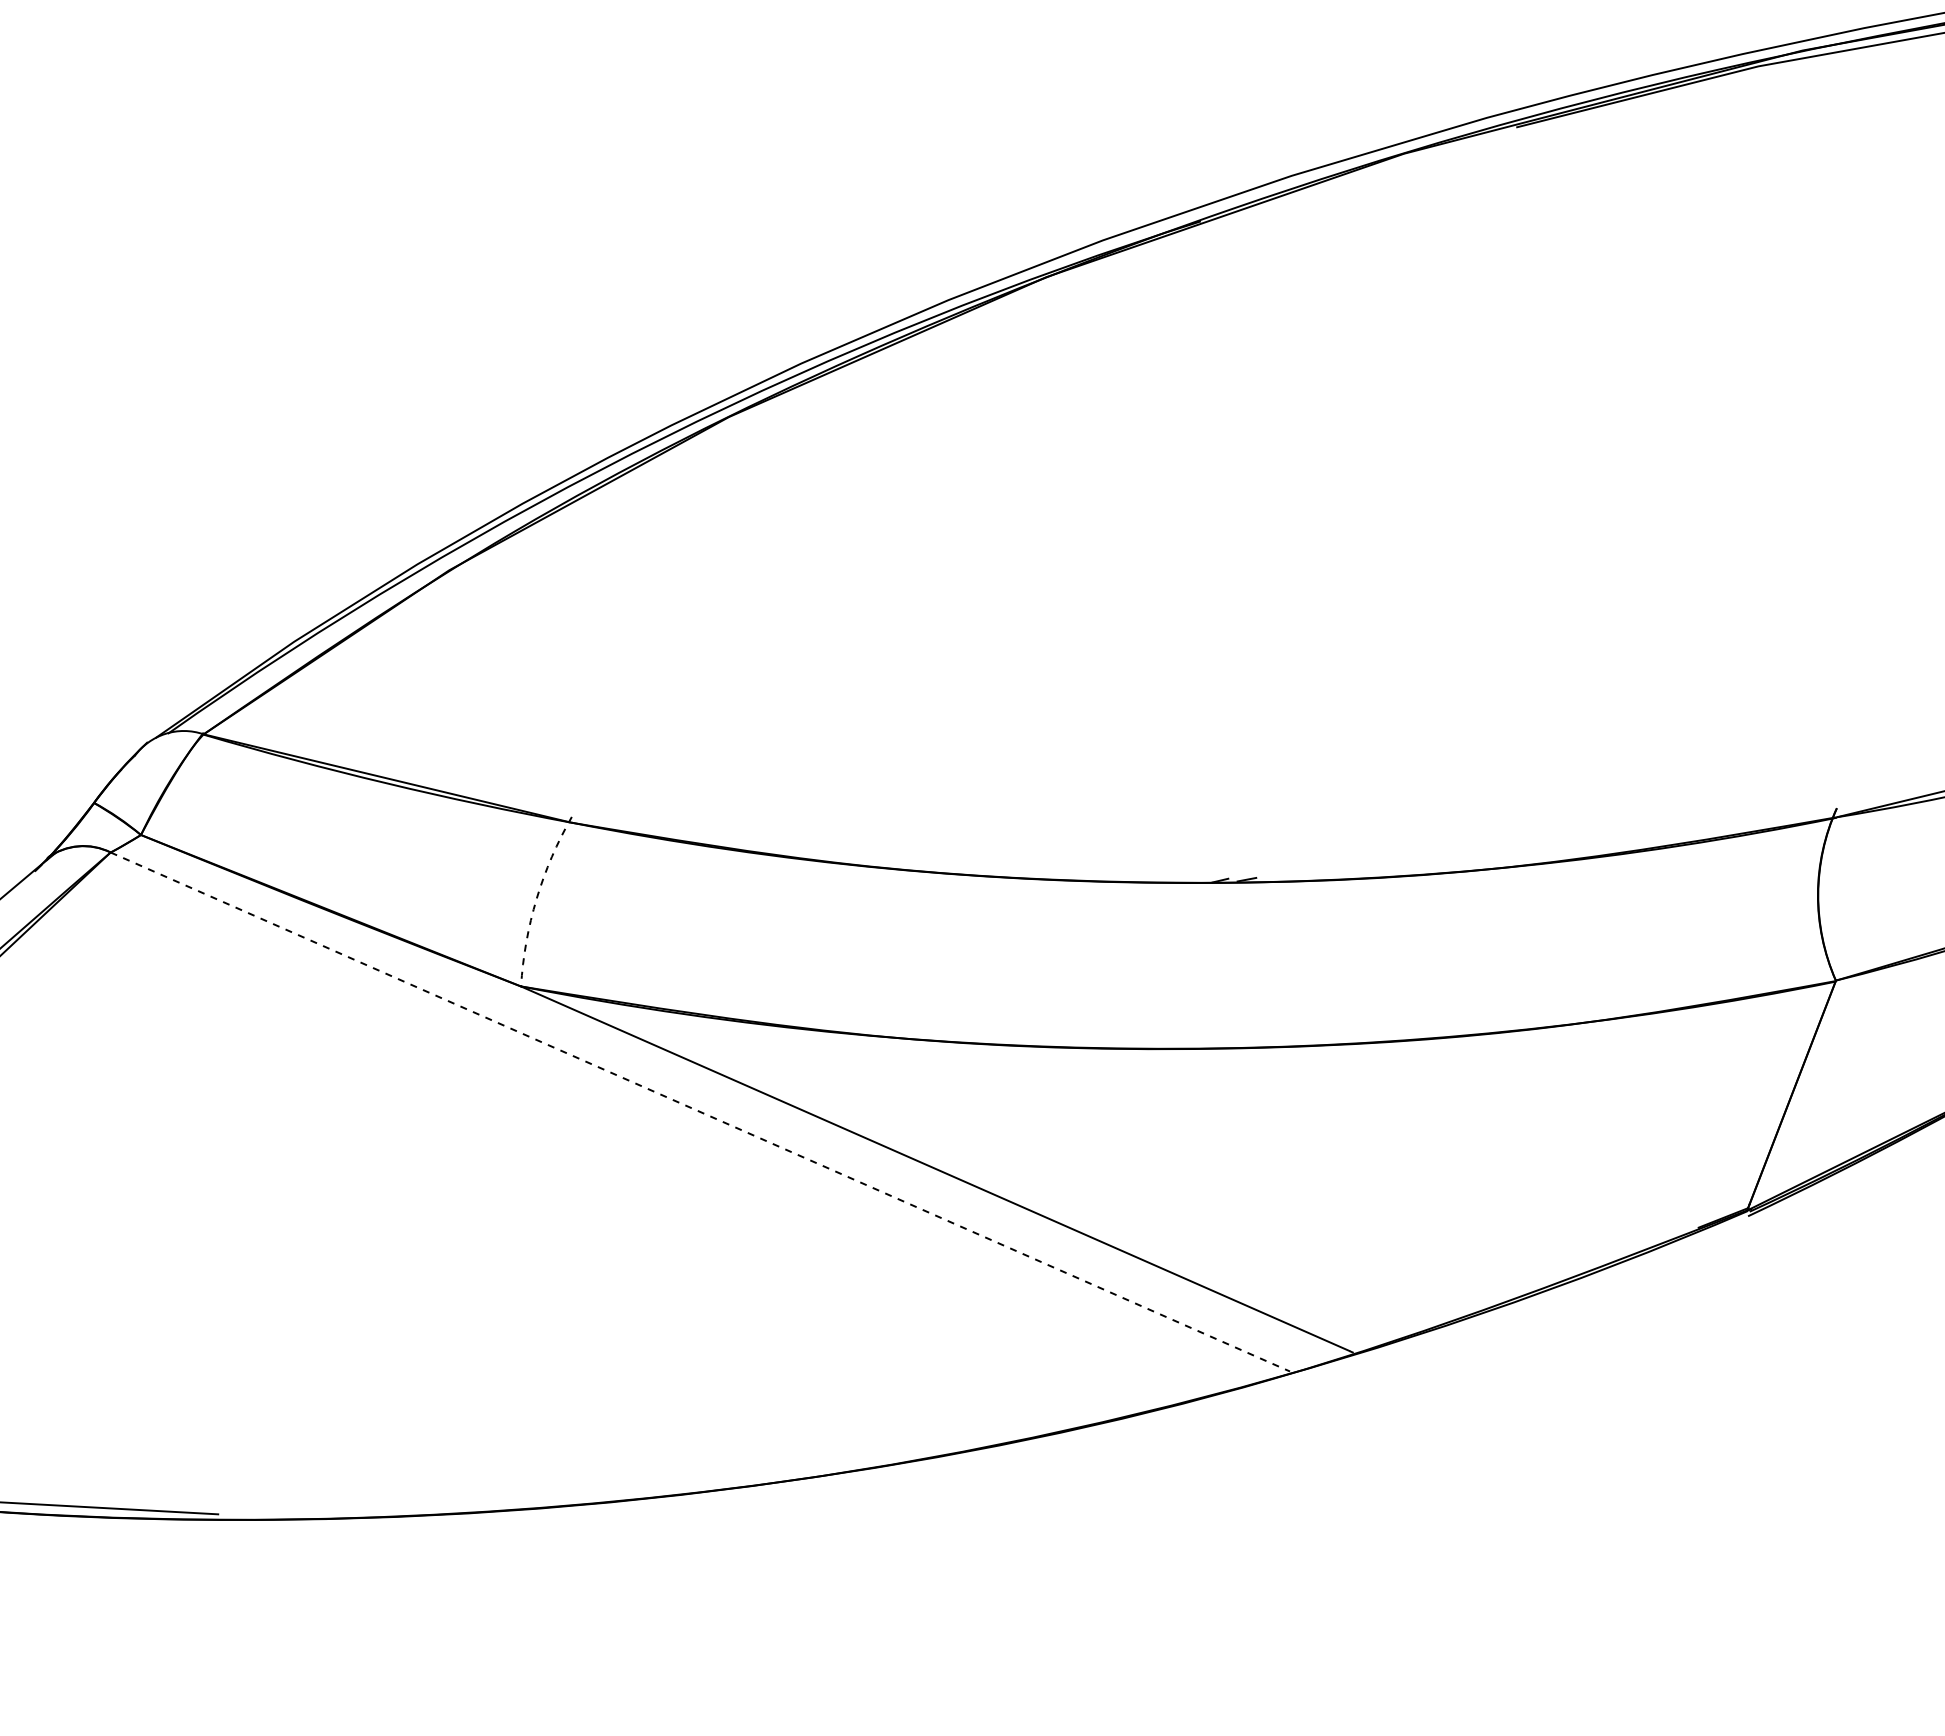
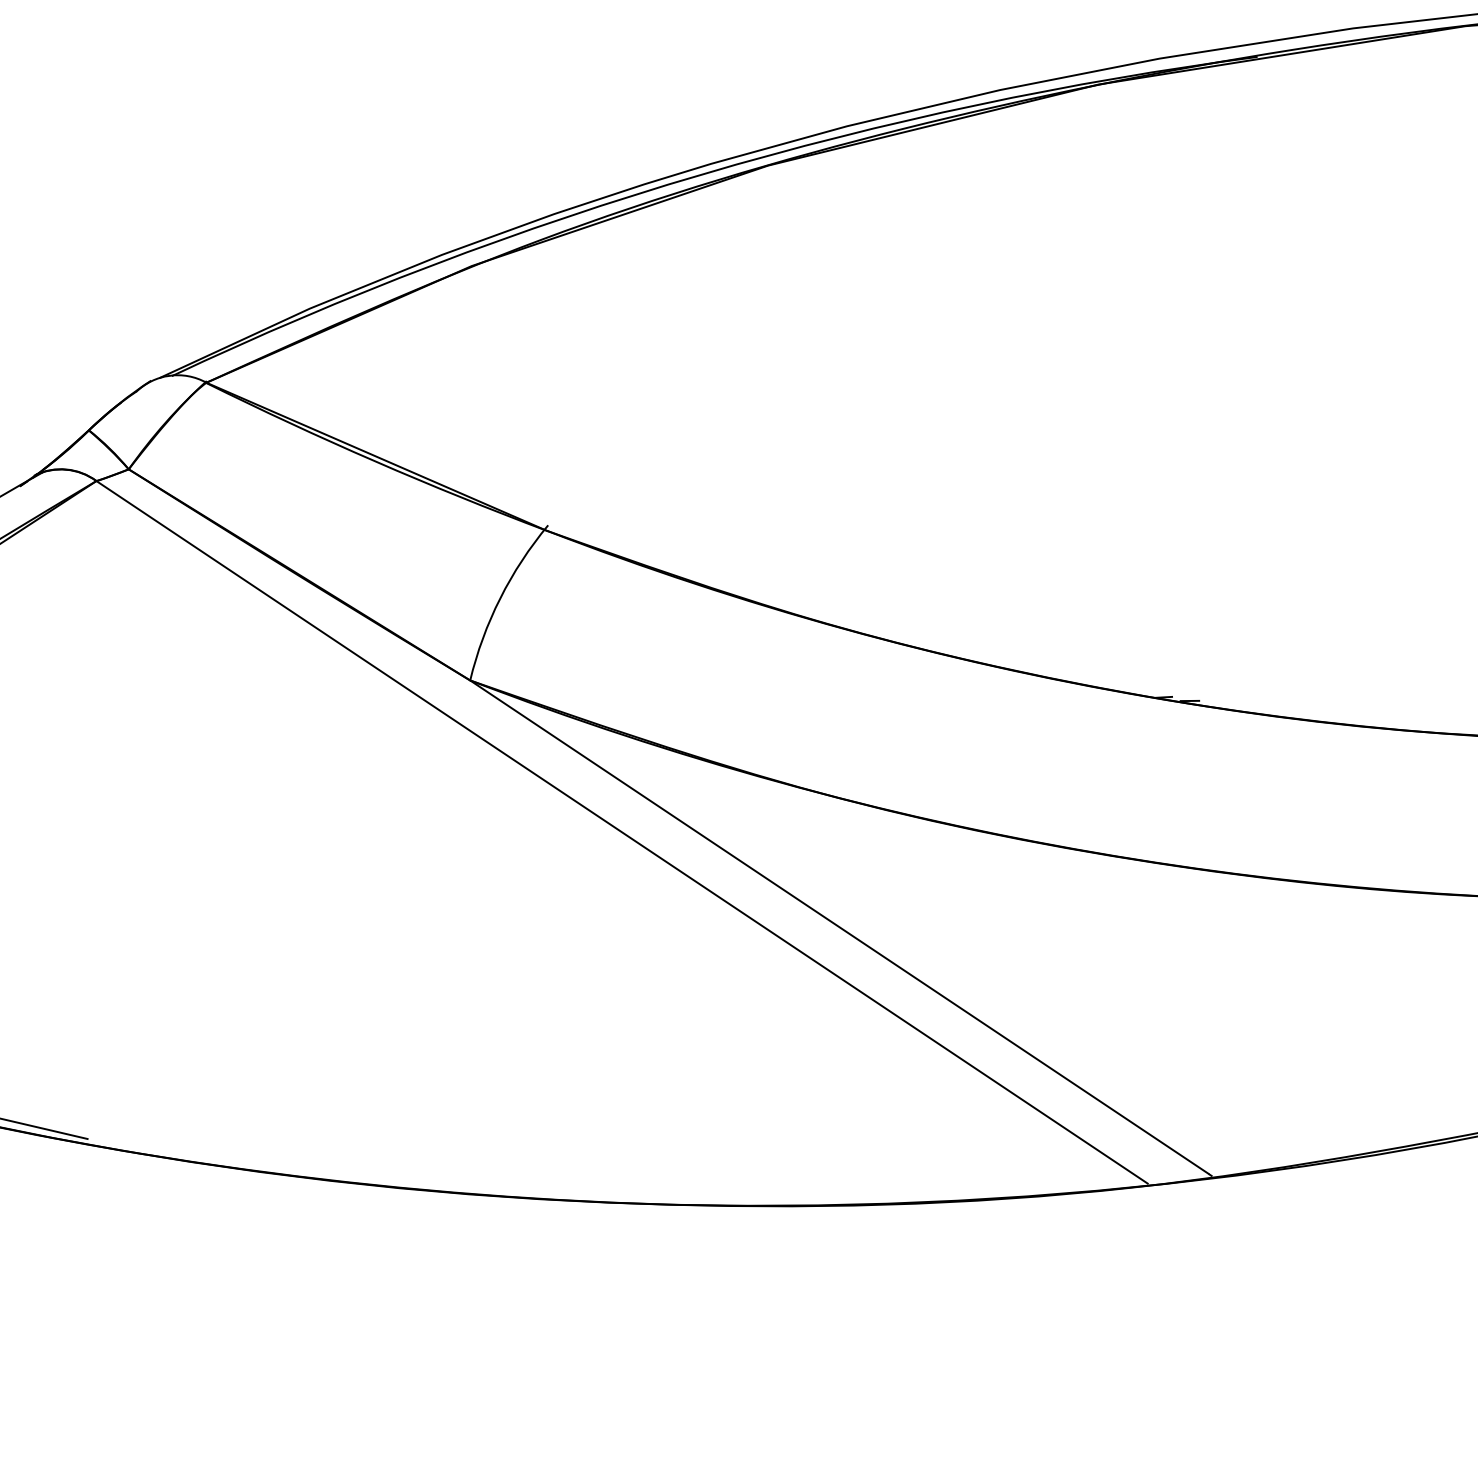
arc: (536, 898) -> (500, 598), dashed -> solid
line: (700, 1112) -> (622, 832), dashed -> solid

